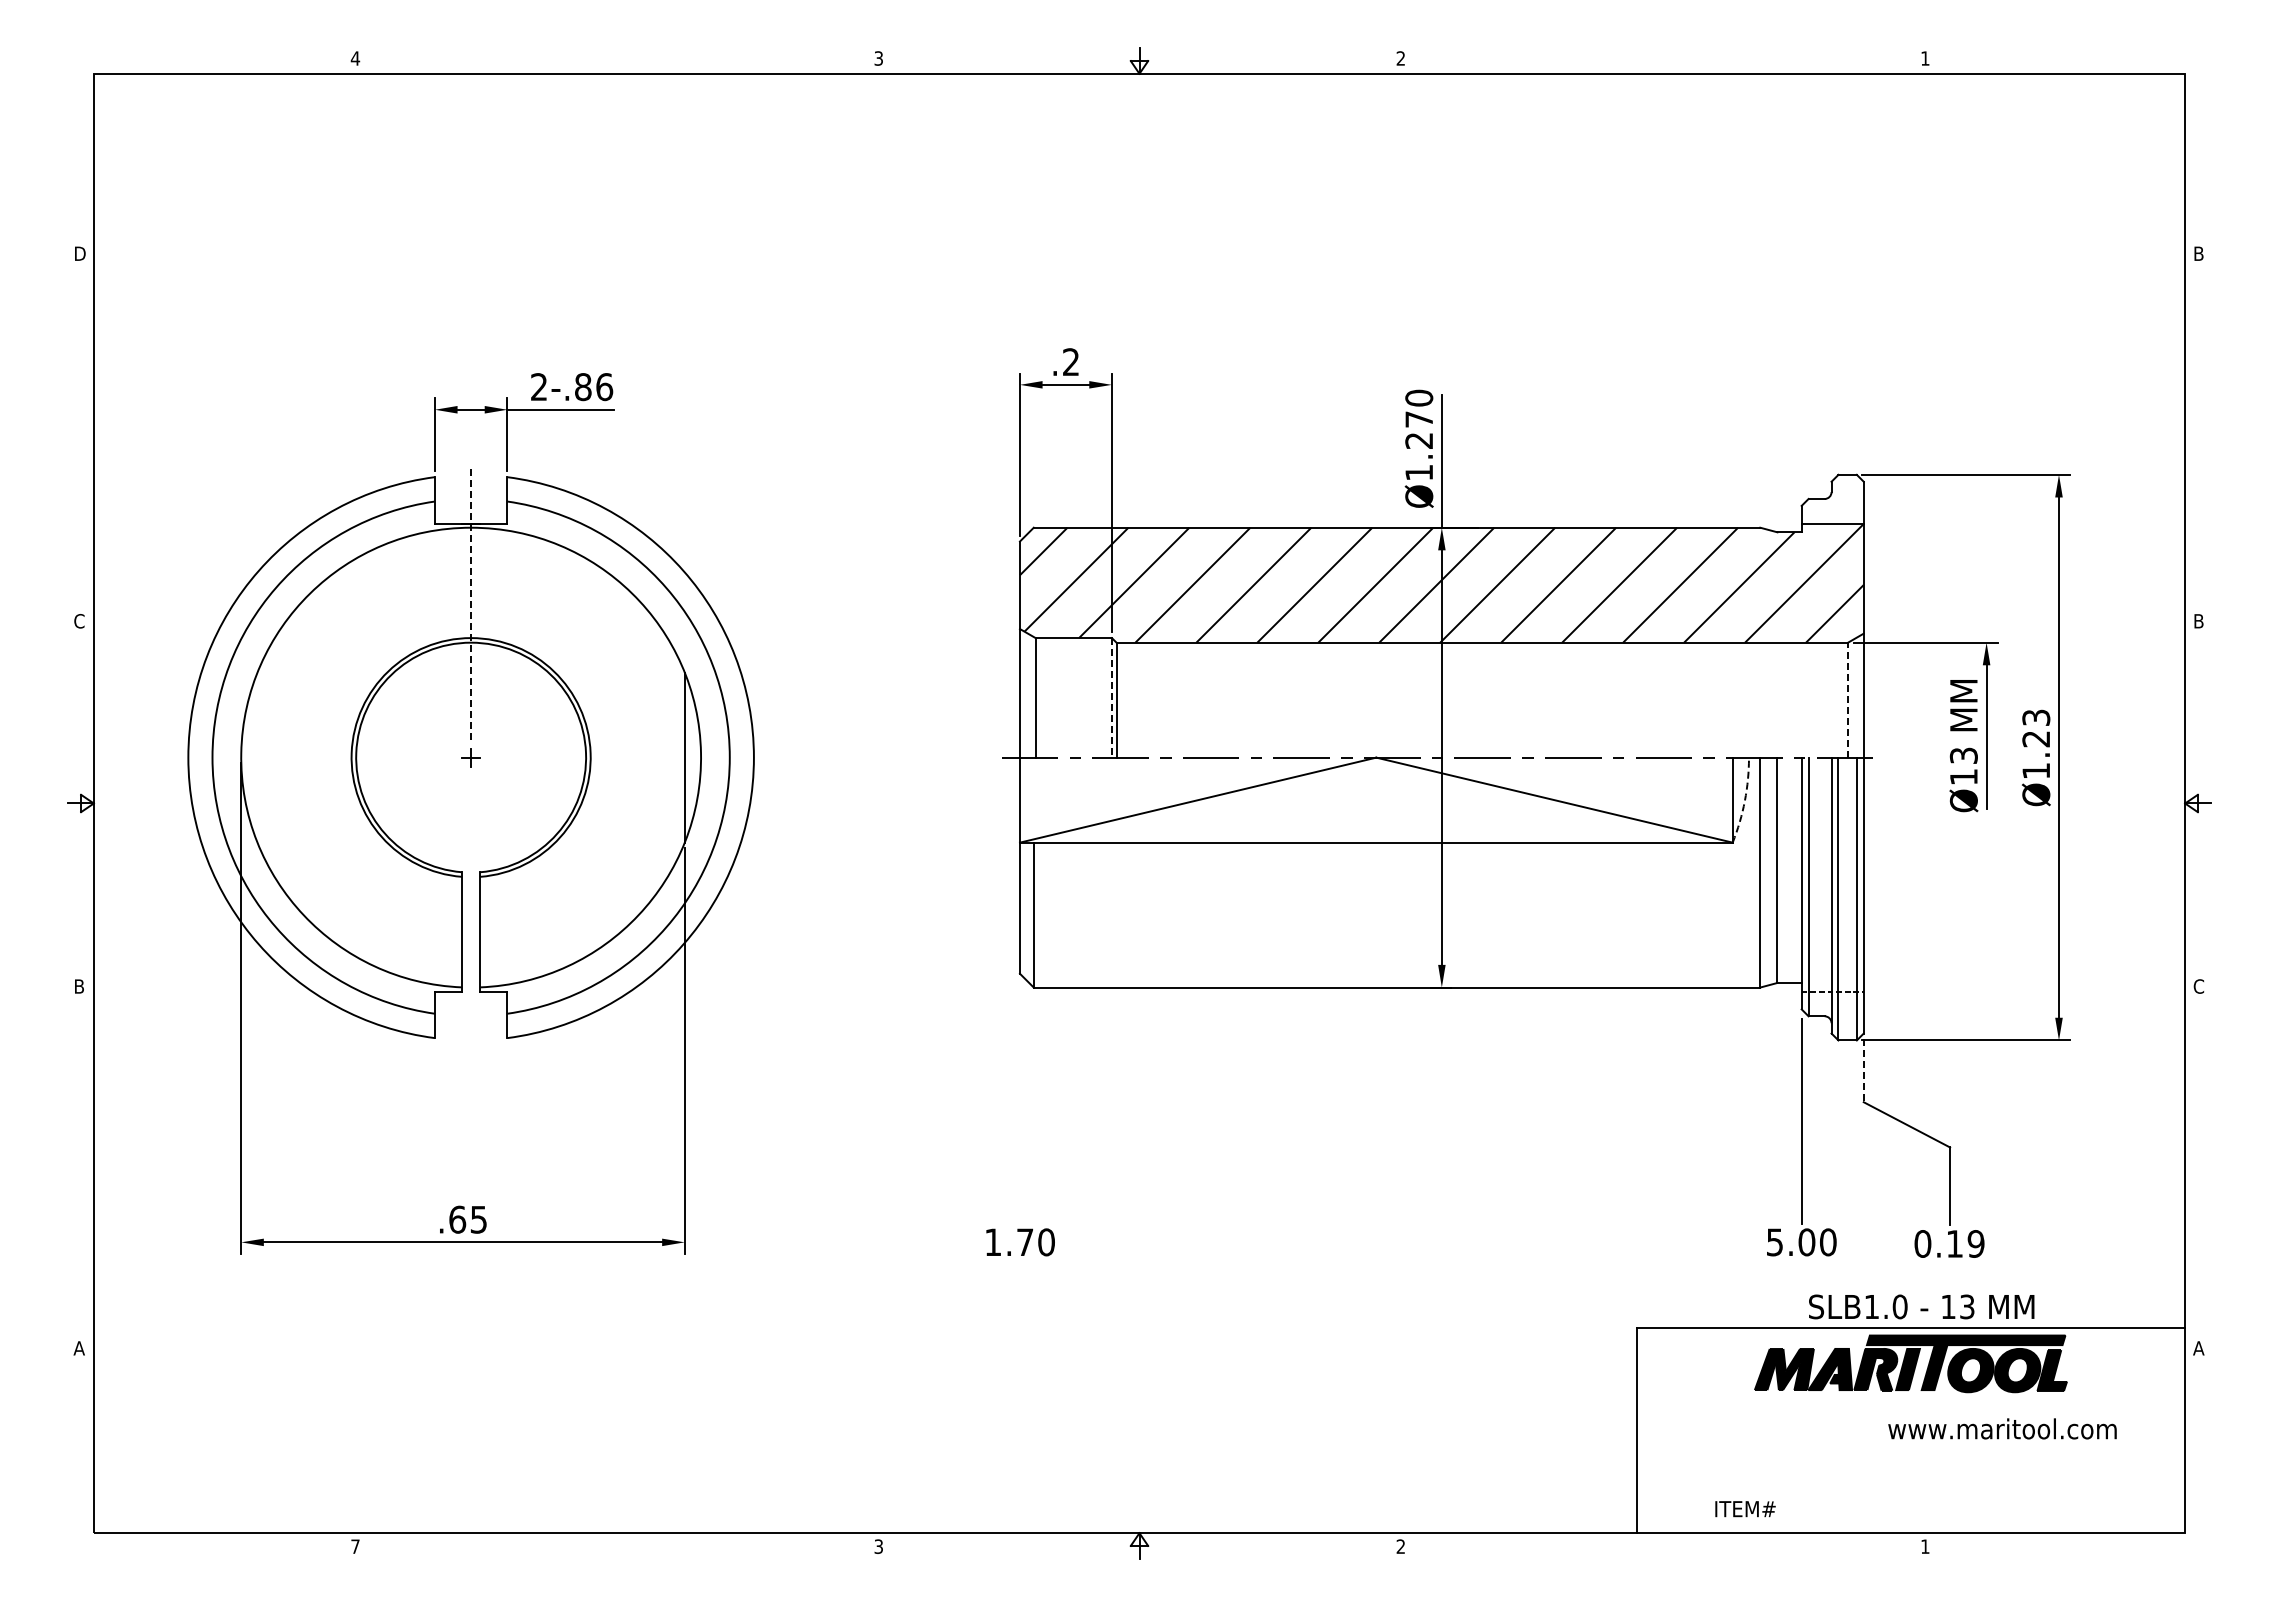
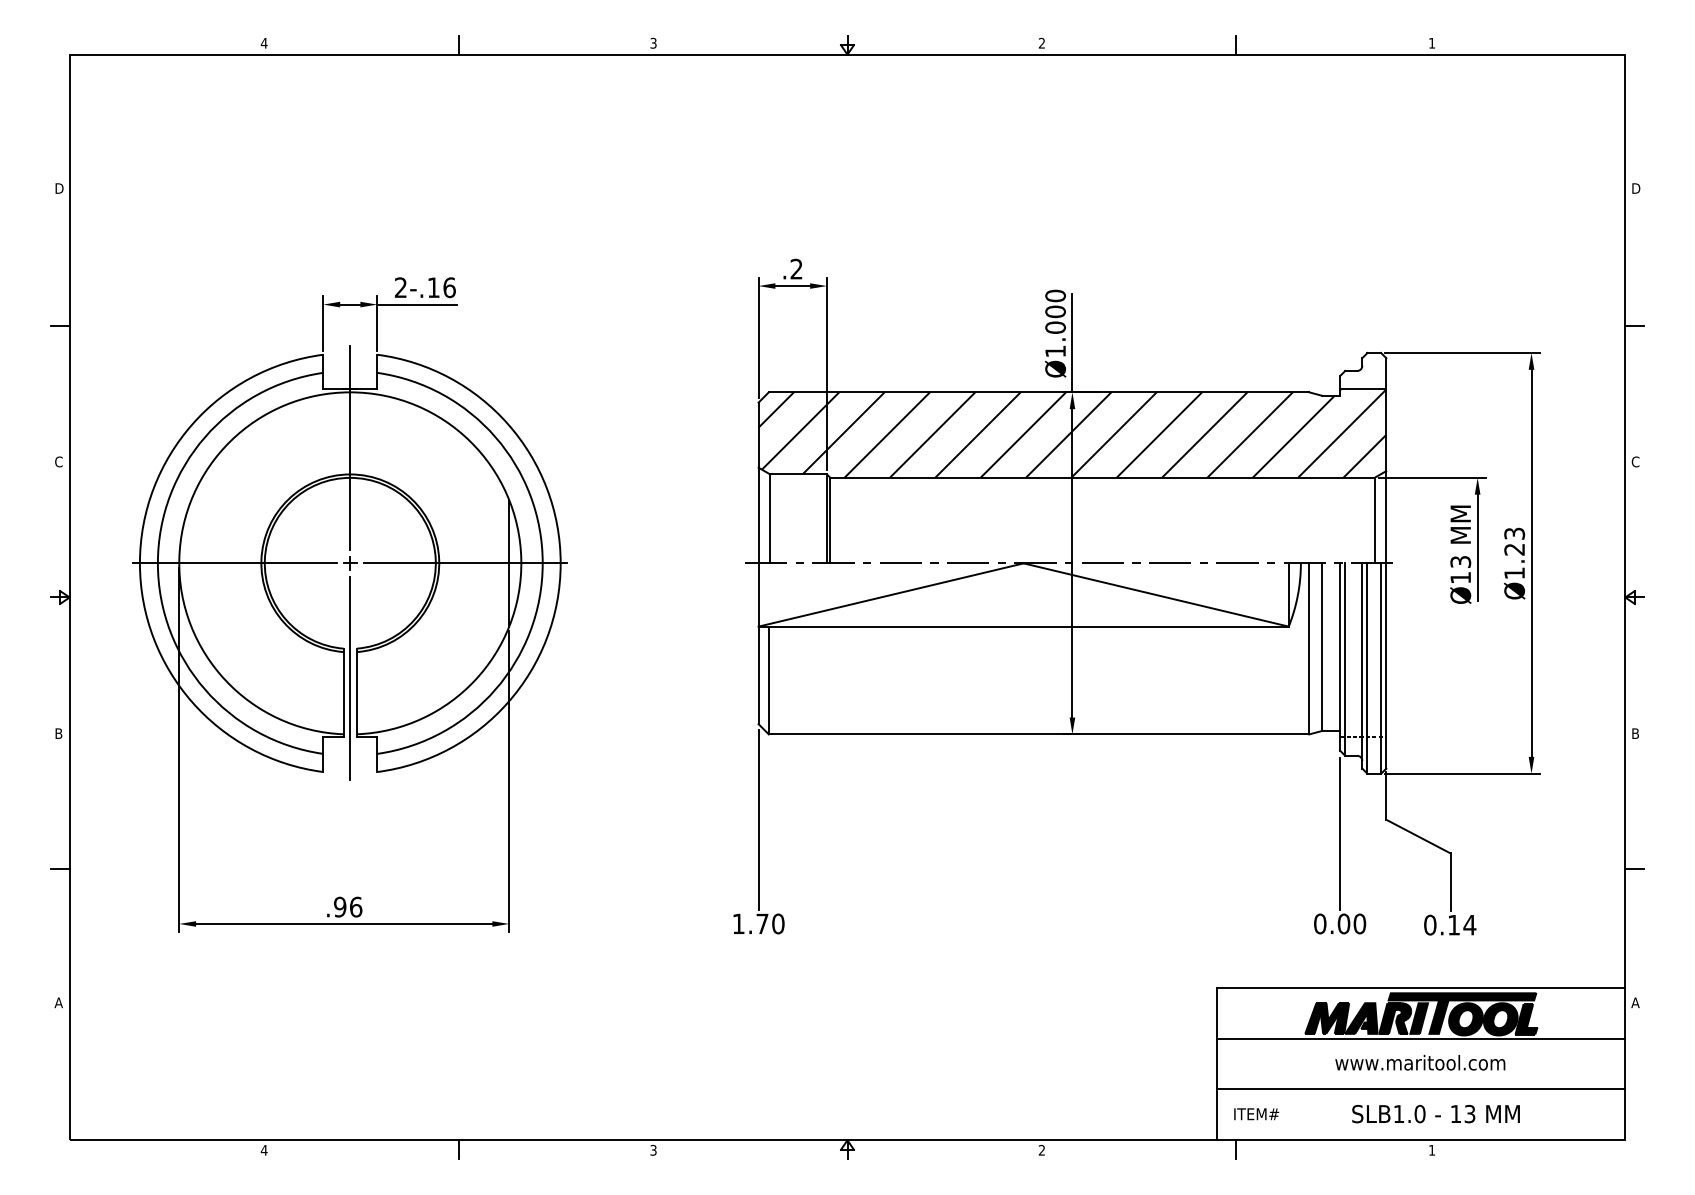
line: (616, 60) -> (458, 44), added
line: (1662, 60) -> (1236, 44), added
text: (2200, 253) -> (1636, 188), B -> D
text: (583, 387) -> (433, 288), 2-.86 -> 2-.16
text: (1419, 430) -> (1055, 320), Ø1.270 -> Ø1.000
line: (80, 438) -> (59, 325), added
line: (2197, 438) -> (1634, 325), added
line: (471, 602) -> (350, 447), dashed -> solid
text: (2198, 621) -> (1635, 462), B -> C
line: (1111, 697) -> (826, 518), dashed -> solid
line: (1848, 699) -> (1374, 520), dashed -> solid
line: (316, 757) -> (235, 563), added
line: (626, 757) -> (465, 563), added
arc: (1744, 800) -> (1297, 595), dashed -> solid
line: (470, 912) -> (349, 678), added
text: (2198, 986) -> (1635, 733), C -> B
line: (1863, 1070) -> (1386, 796), dashed -> solid
line: (1019, 1102) -> (758, 819), added
line: (80, 1168) -> (59, 869), added
line: (2197, 1168) -> (1634, 869), added
text: (468, 1219) -> (348, 906), .65 -> .96
text: (1774, 1242) -> (1319, 924), 5.00 -> 0.00
text: (1975, 1243) -> (1469, 924), 0.19 -> 0.14
text: (1921, 1306) -> (1435, 1113), moved
line: (1910, 1396) -> (1421, 1038), added
text: (2002, 1428) -> (1420, 1062), moved
line: (1910, 1464) -> (1421, 1089), added
text: (1745, 1509) -> (1256, 1114), moved
line: (616, 1545) -> (458, 1149), added
line: (1662, 1545) -> (1236, 1149), added
text: (355, 1546) -> (264, 1150), 7 -> 4

